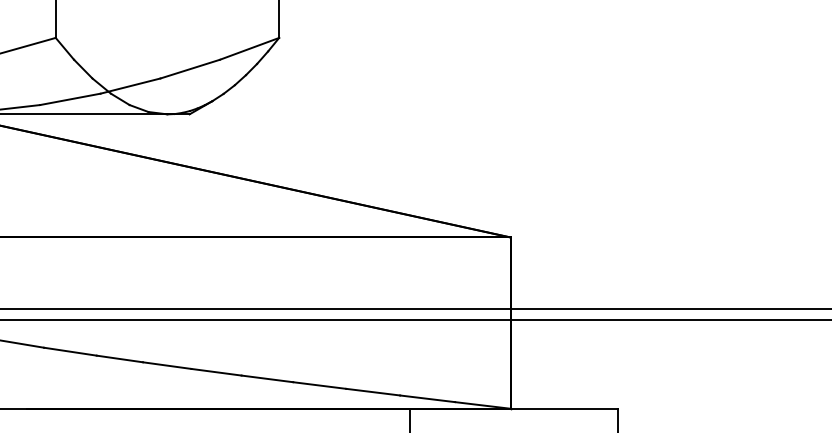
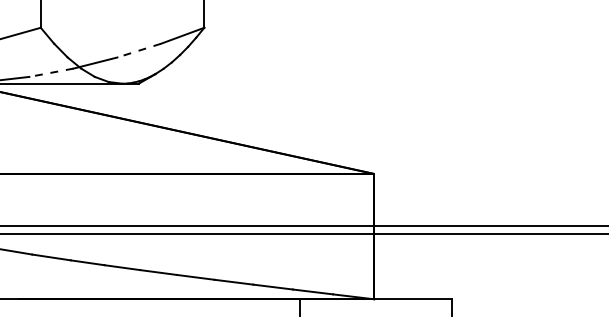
line: (189, 69) -> (138, 50), solid -> dashed
line: (70, 99) -> (51, 72), solid -> dashed

